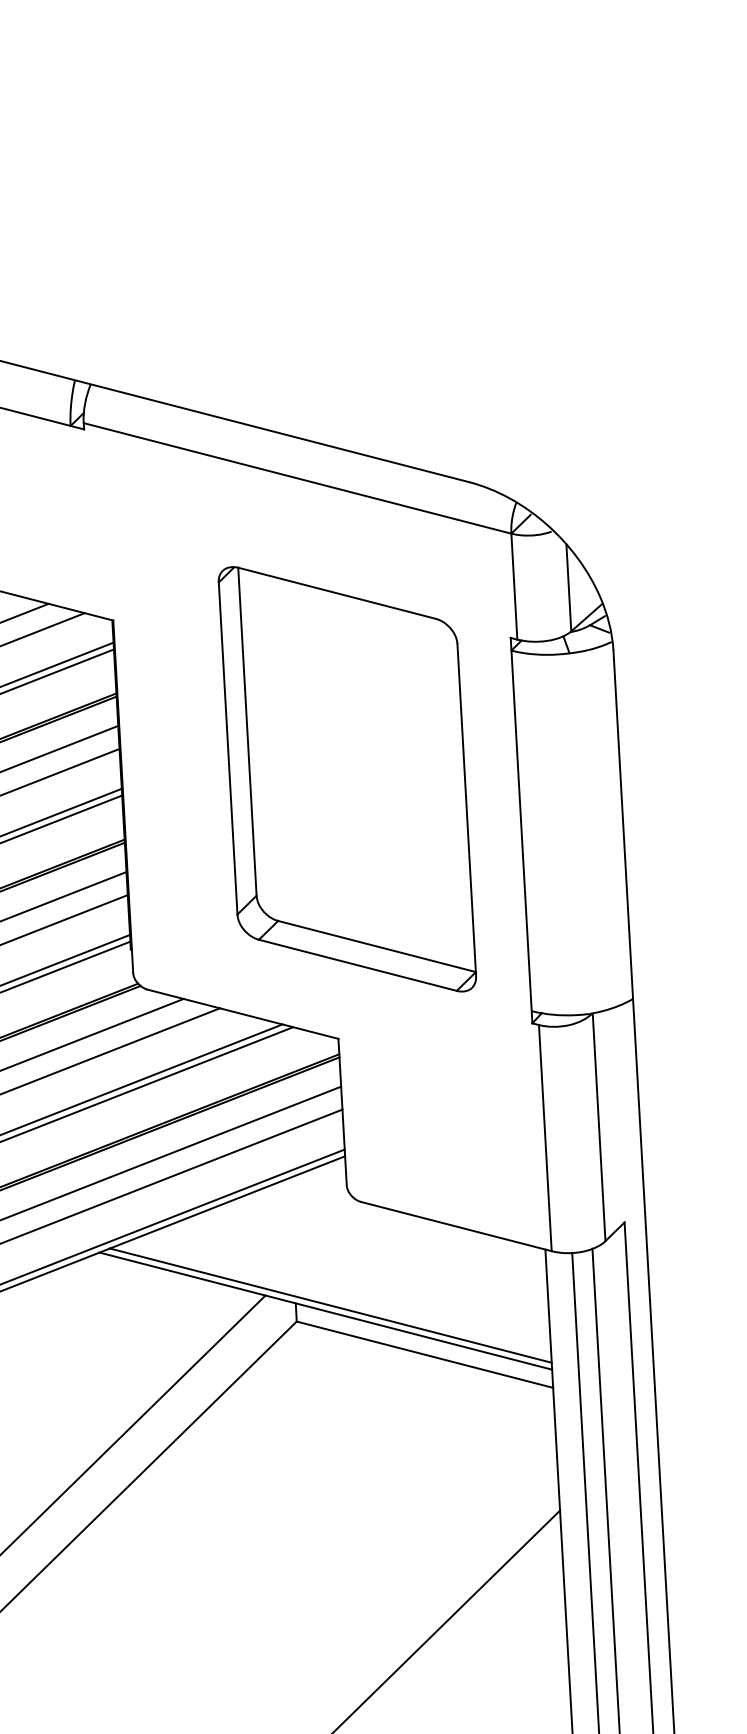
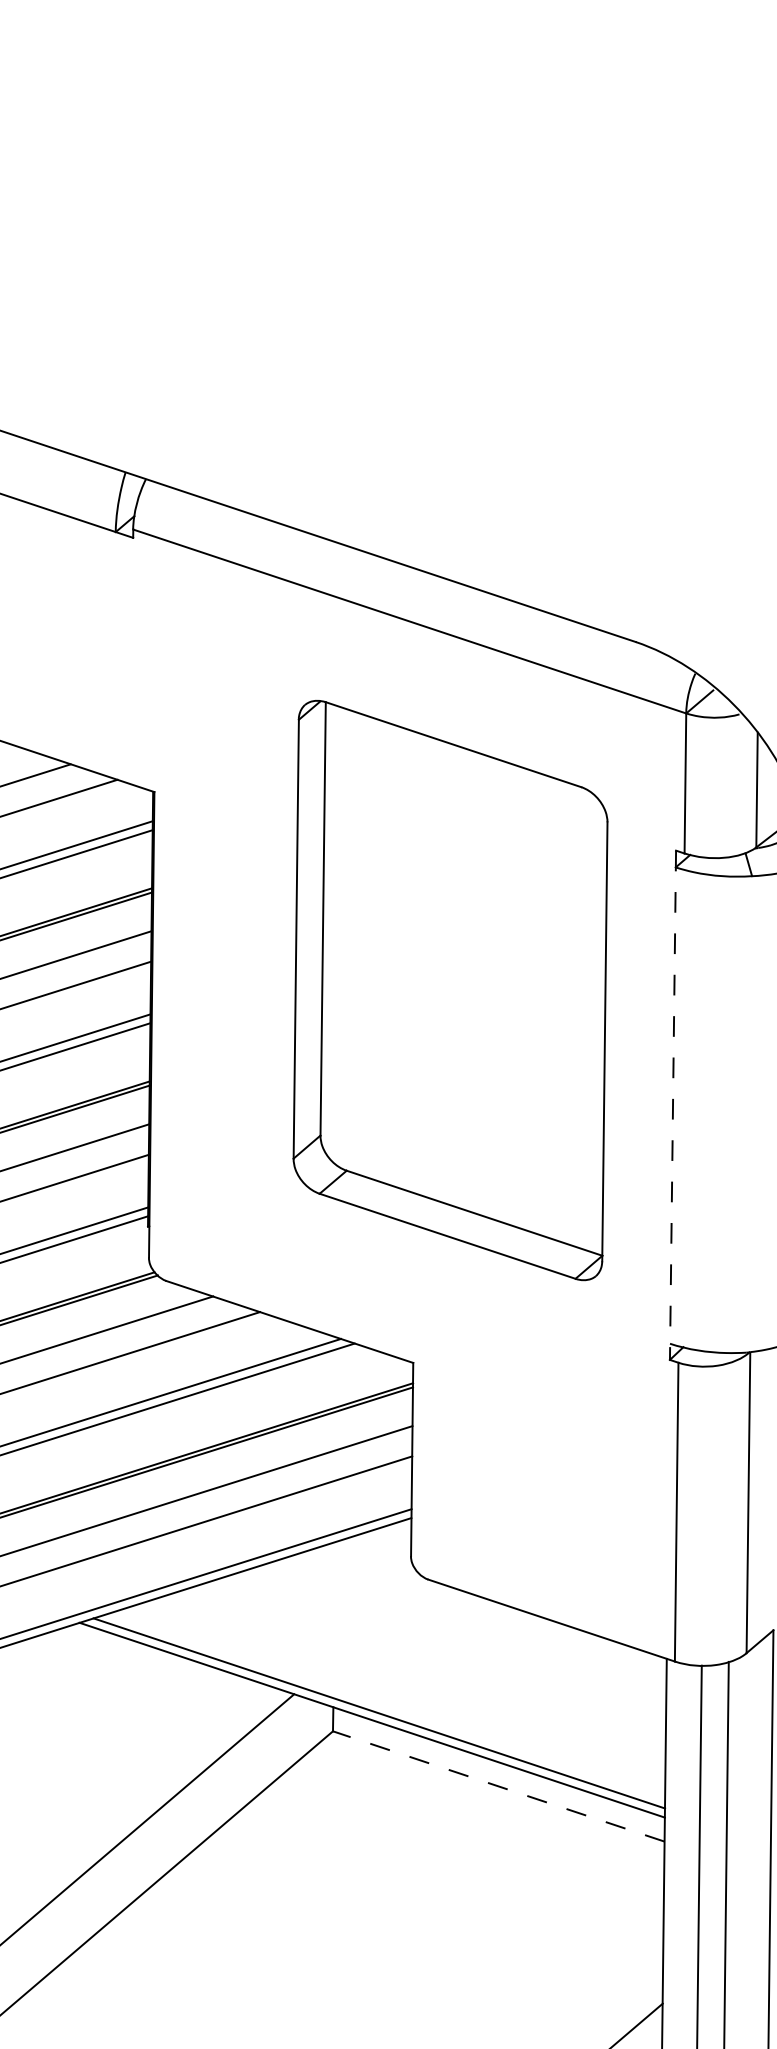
part: (347, 779) -> (450, 990), moved
line: (521, 831) -> (672, 1106), solid -> dashed
line: (424, 1354) -> (498, 1786), solid -> dashed

